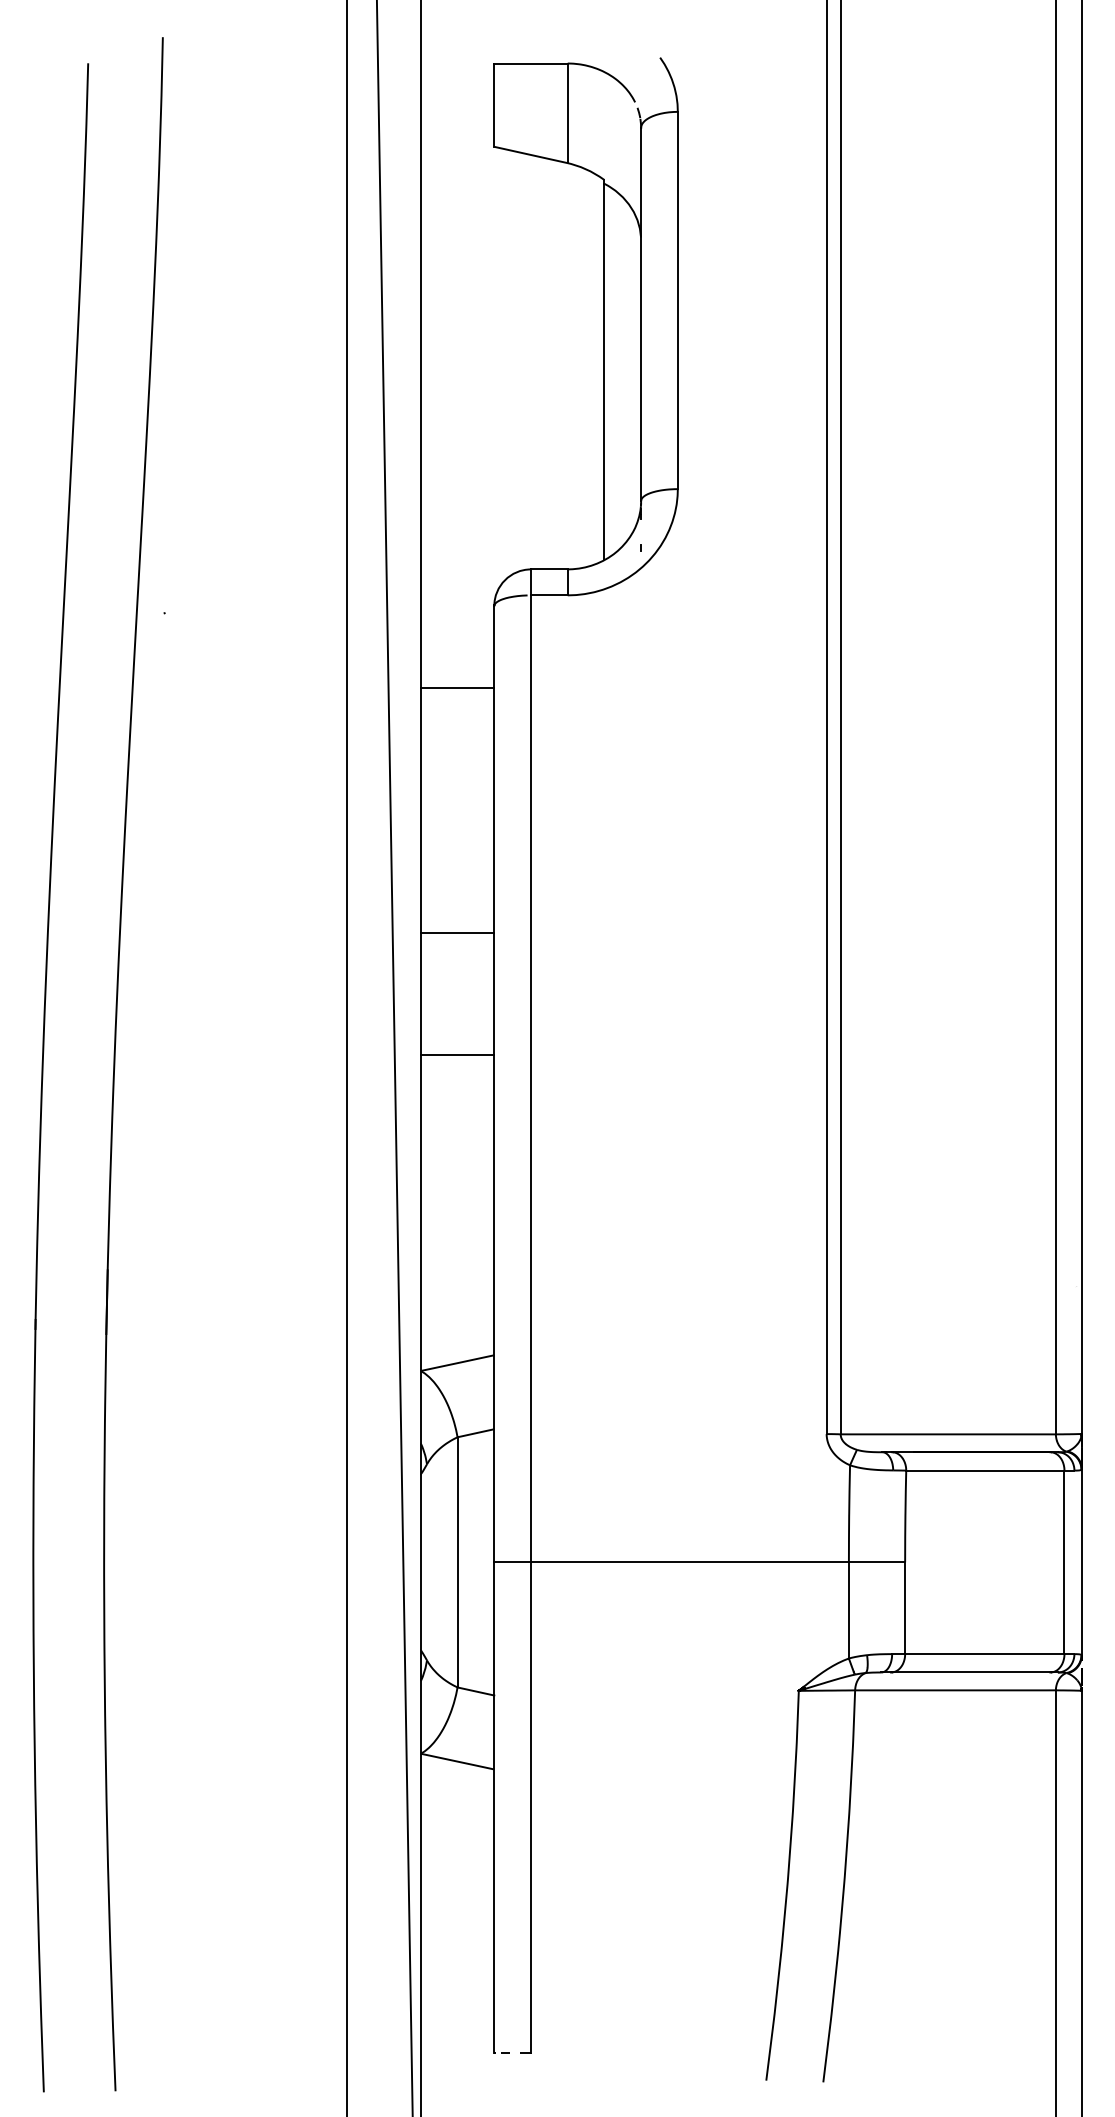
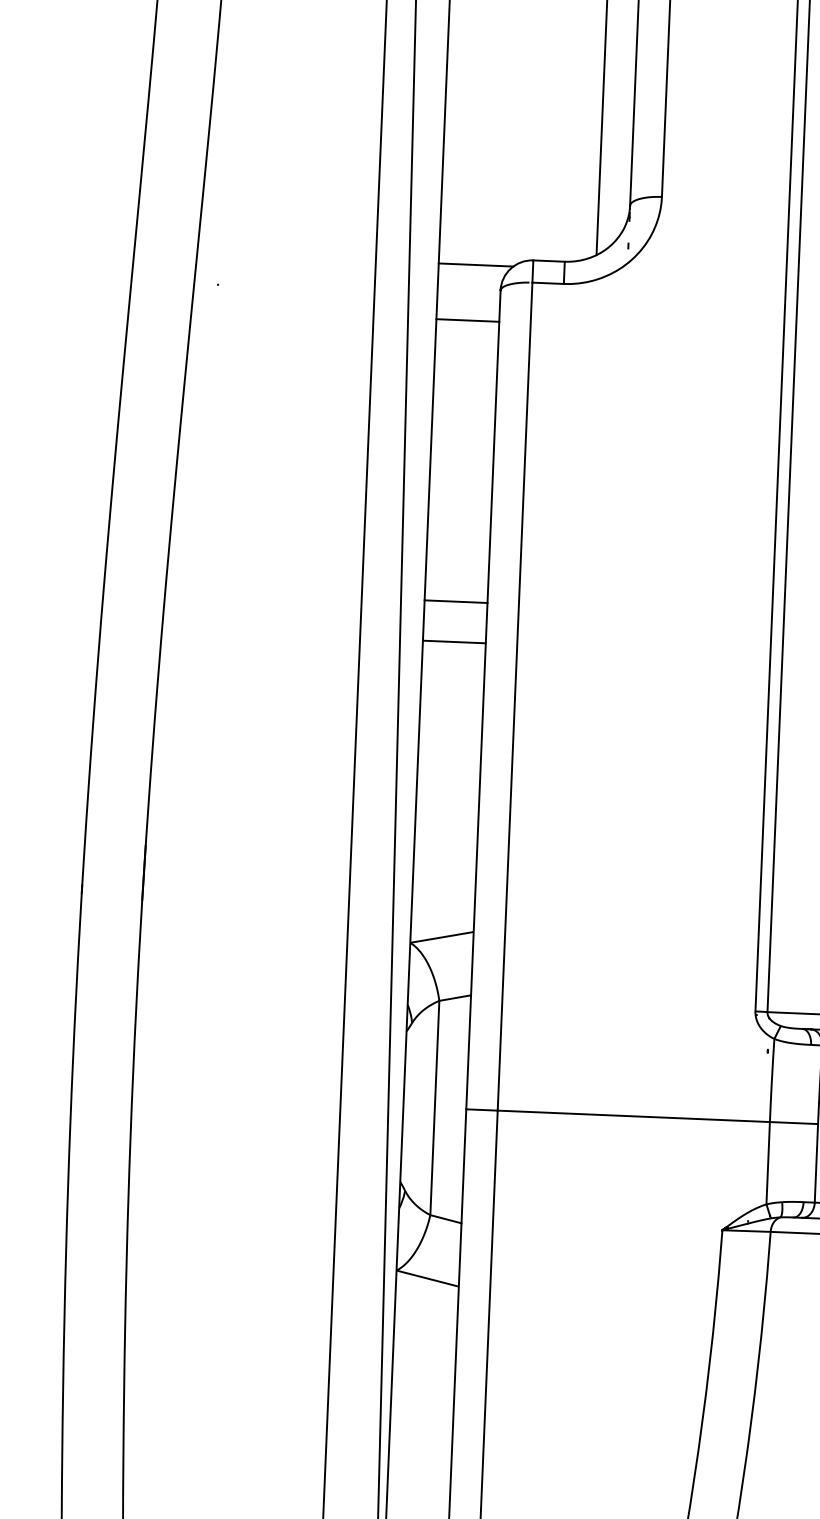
line: (464, 577) -> (476, 264), added
line: (457, 687) -> (467, 320), moved
line: (457, 933) -> (455, 602), moved
line: (457, 1055) -> (454, 642), moved

